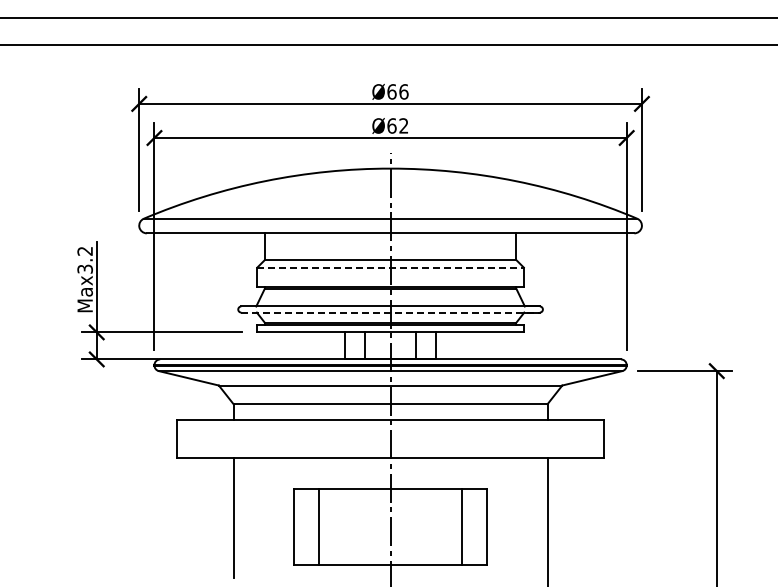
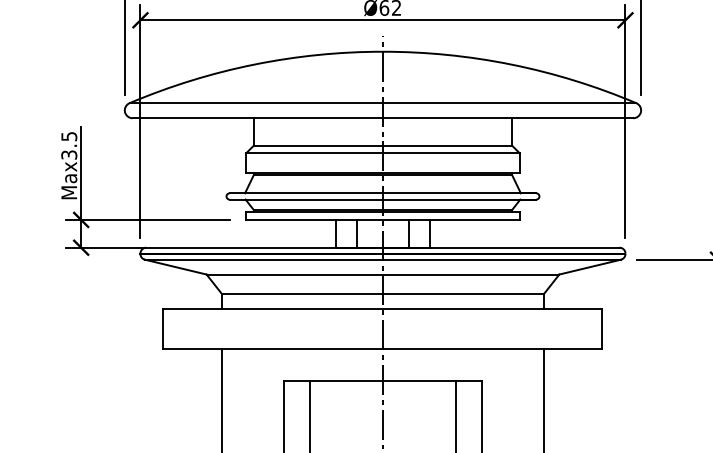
text: (84, 251) -> (68, 136), Max3.2 -> Max3.5
line: (391, 267) -> (383, 153), dashed -> solid
line: (391, 312) -> (383, 199), dashed -> solid

